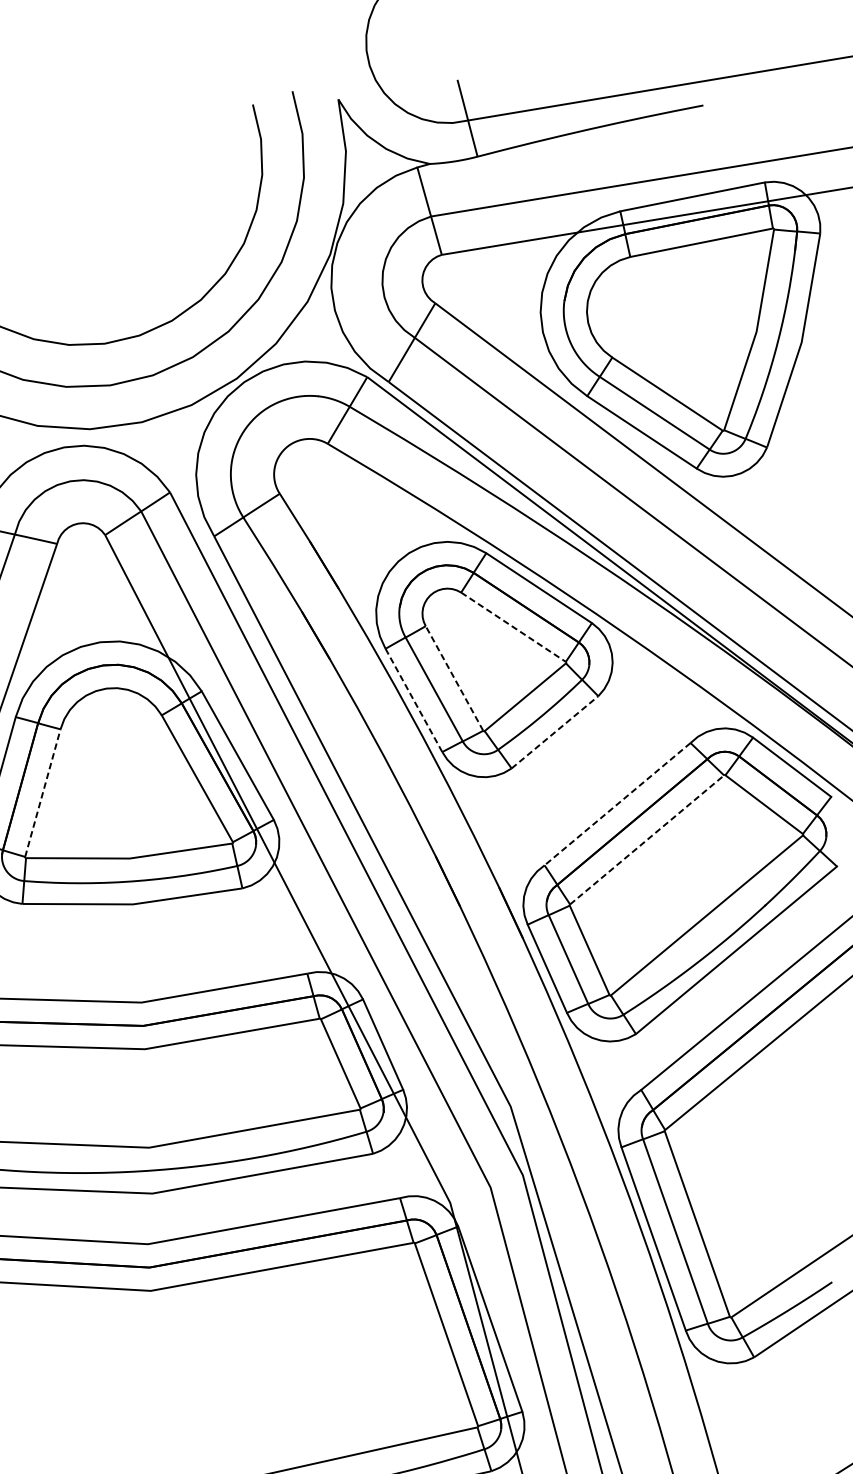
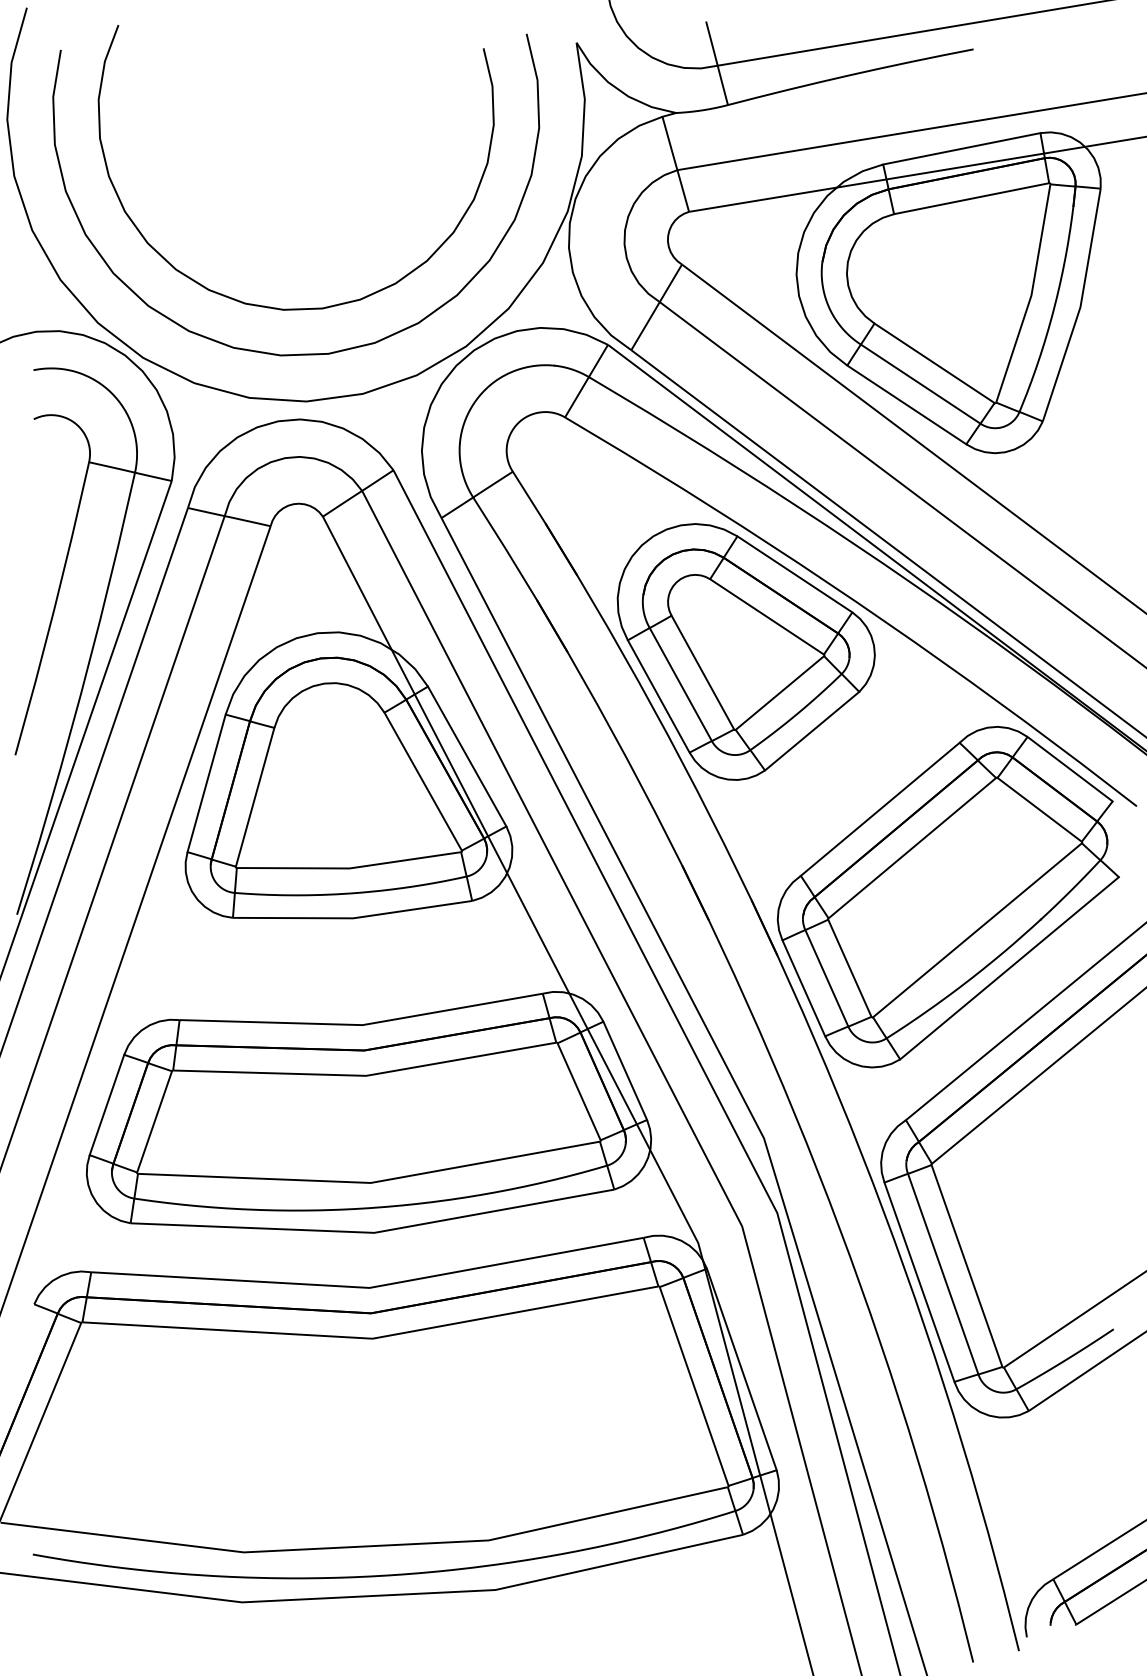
line: (513, 627) -> (767, 617), dashed -> solid
line: (454, 678) -> (702, 672), dashed -> solid
line: (413, 700) -> (658, 696), dashed -> solid
line: (555, 731) -> (812, 730), dashed -> solid
line: (43, 792) -> (255, 796), dashed -> solid
line: (617, 804) -> (880, 809), dashed -> solid
line: (647, 839) -> (912, 847), dashed -> solid

